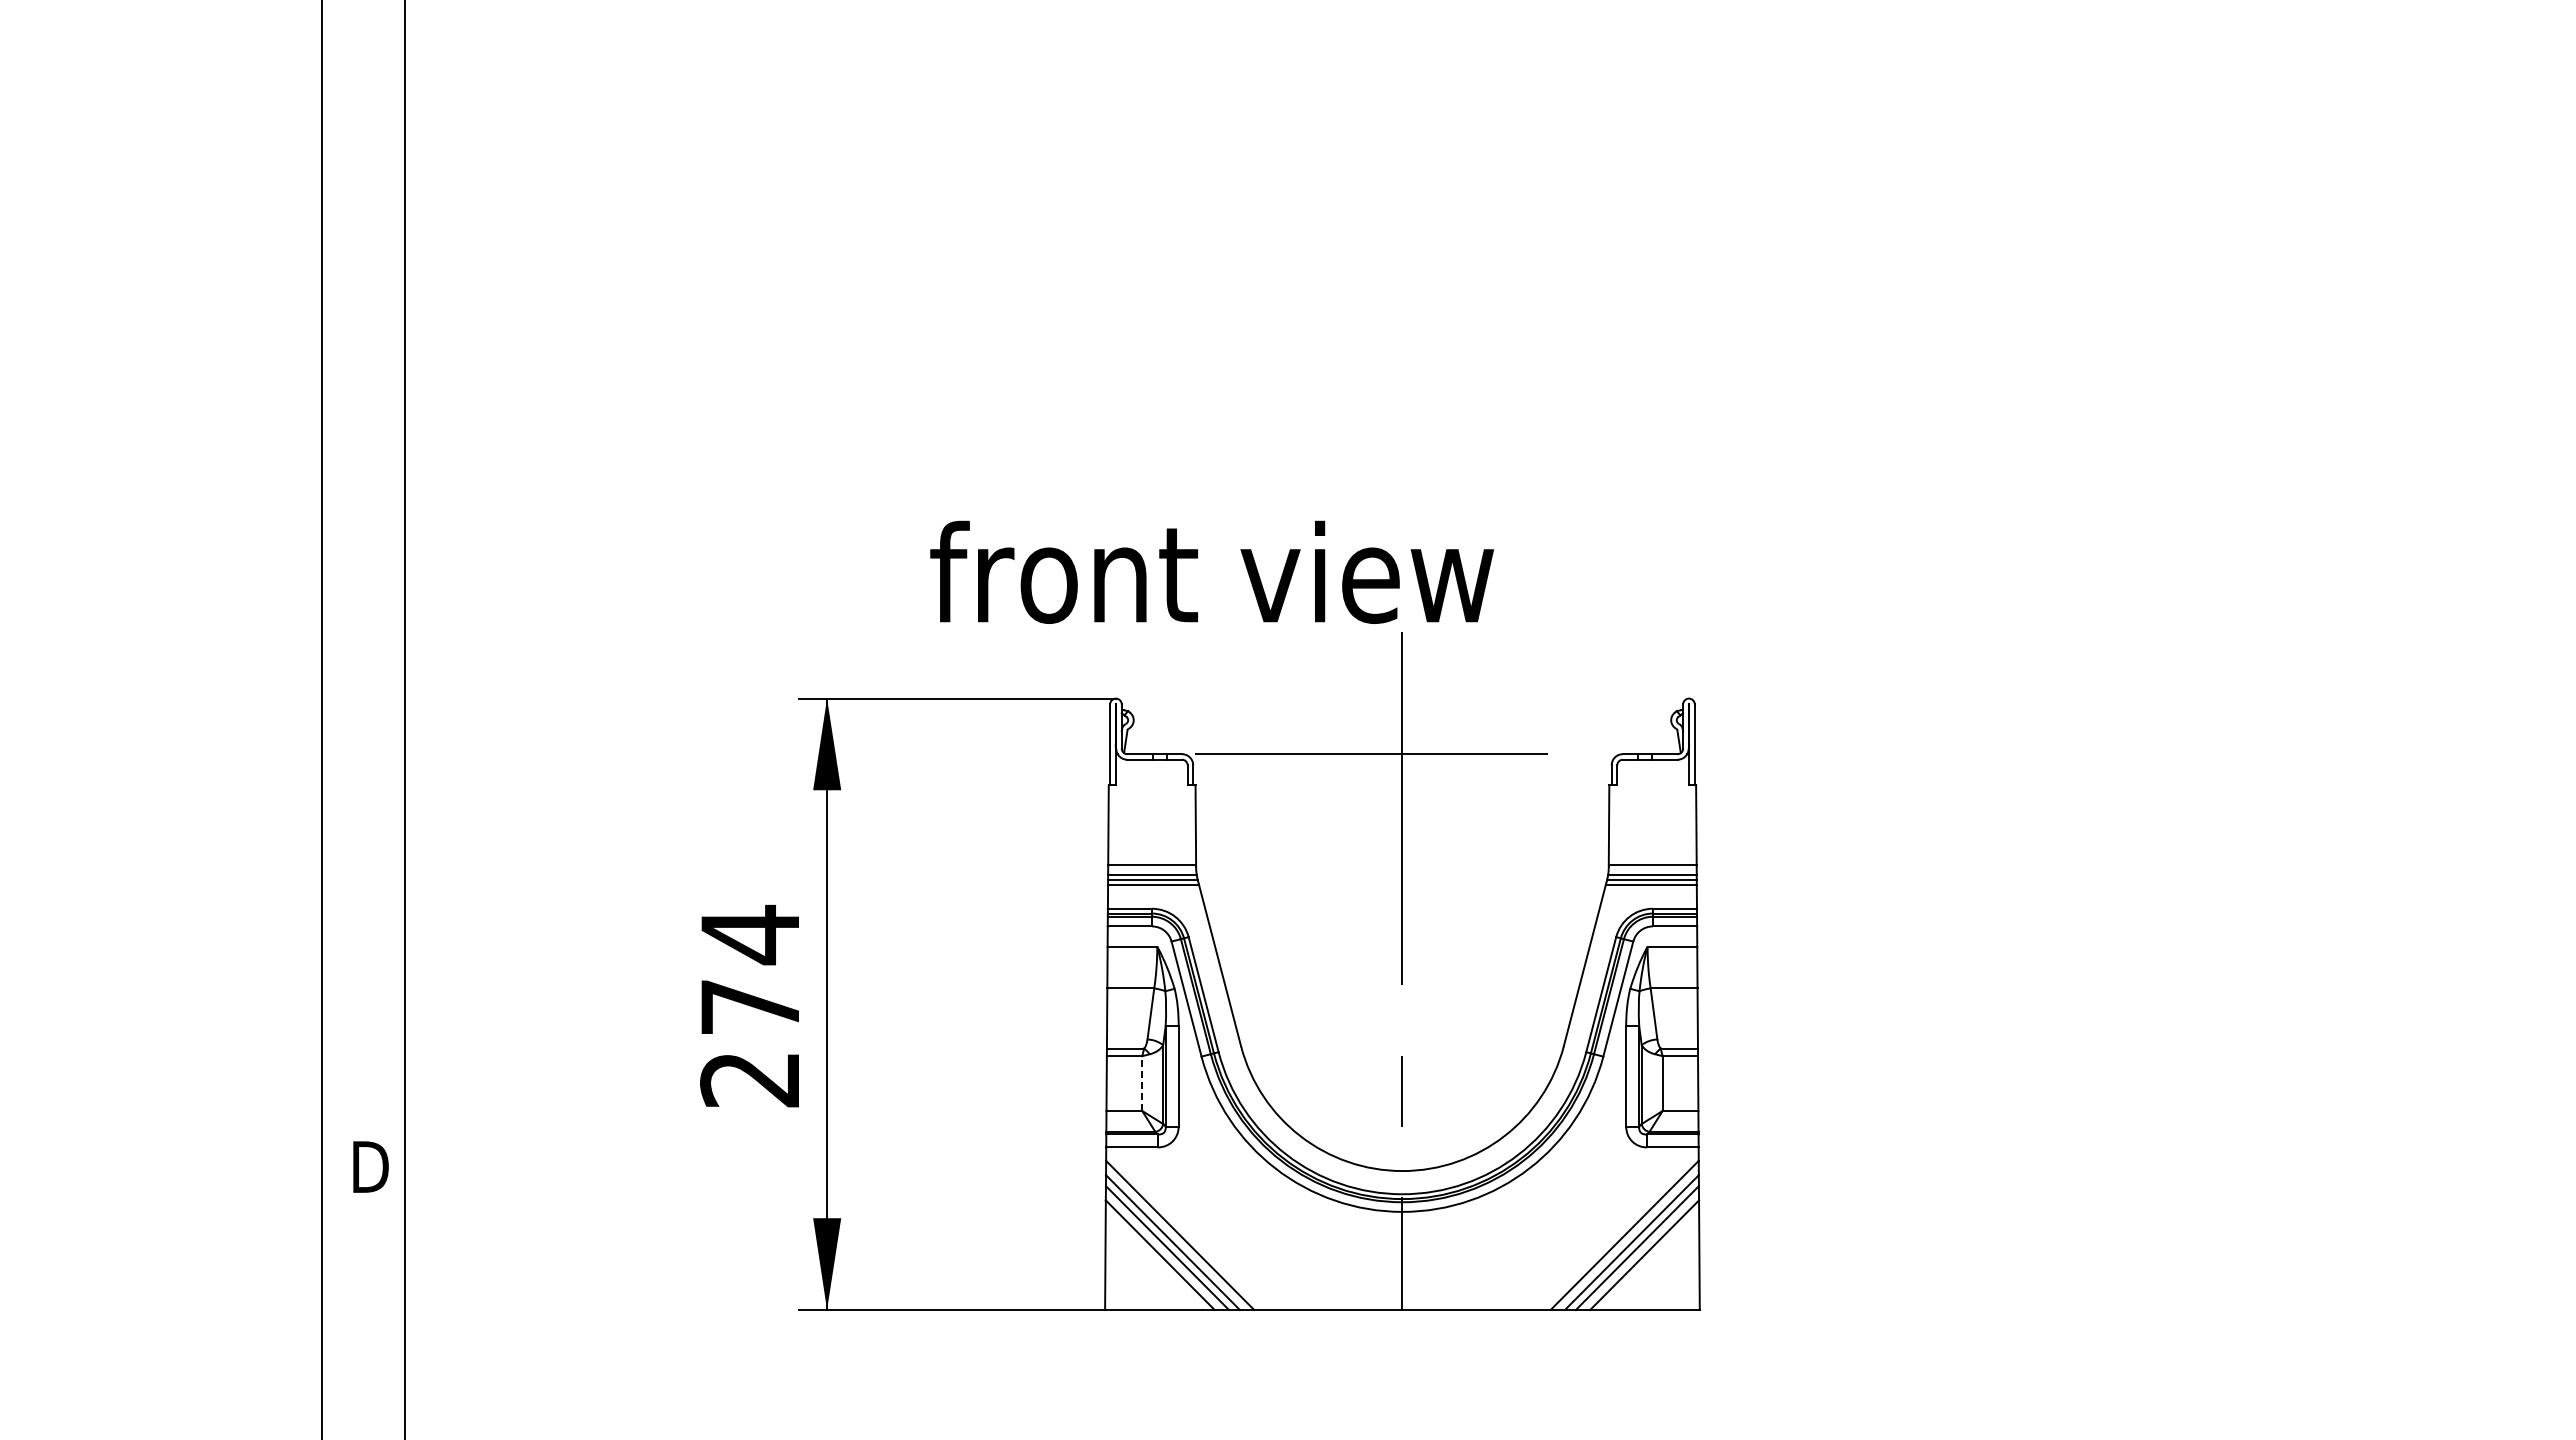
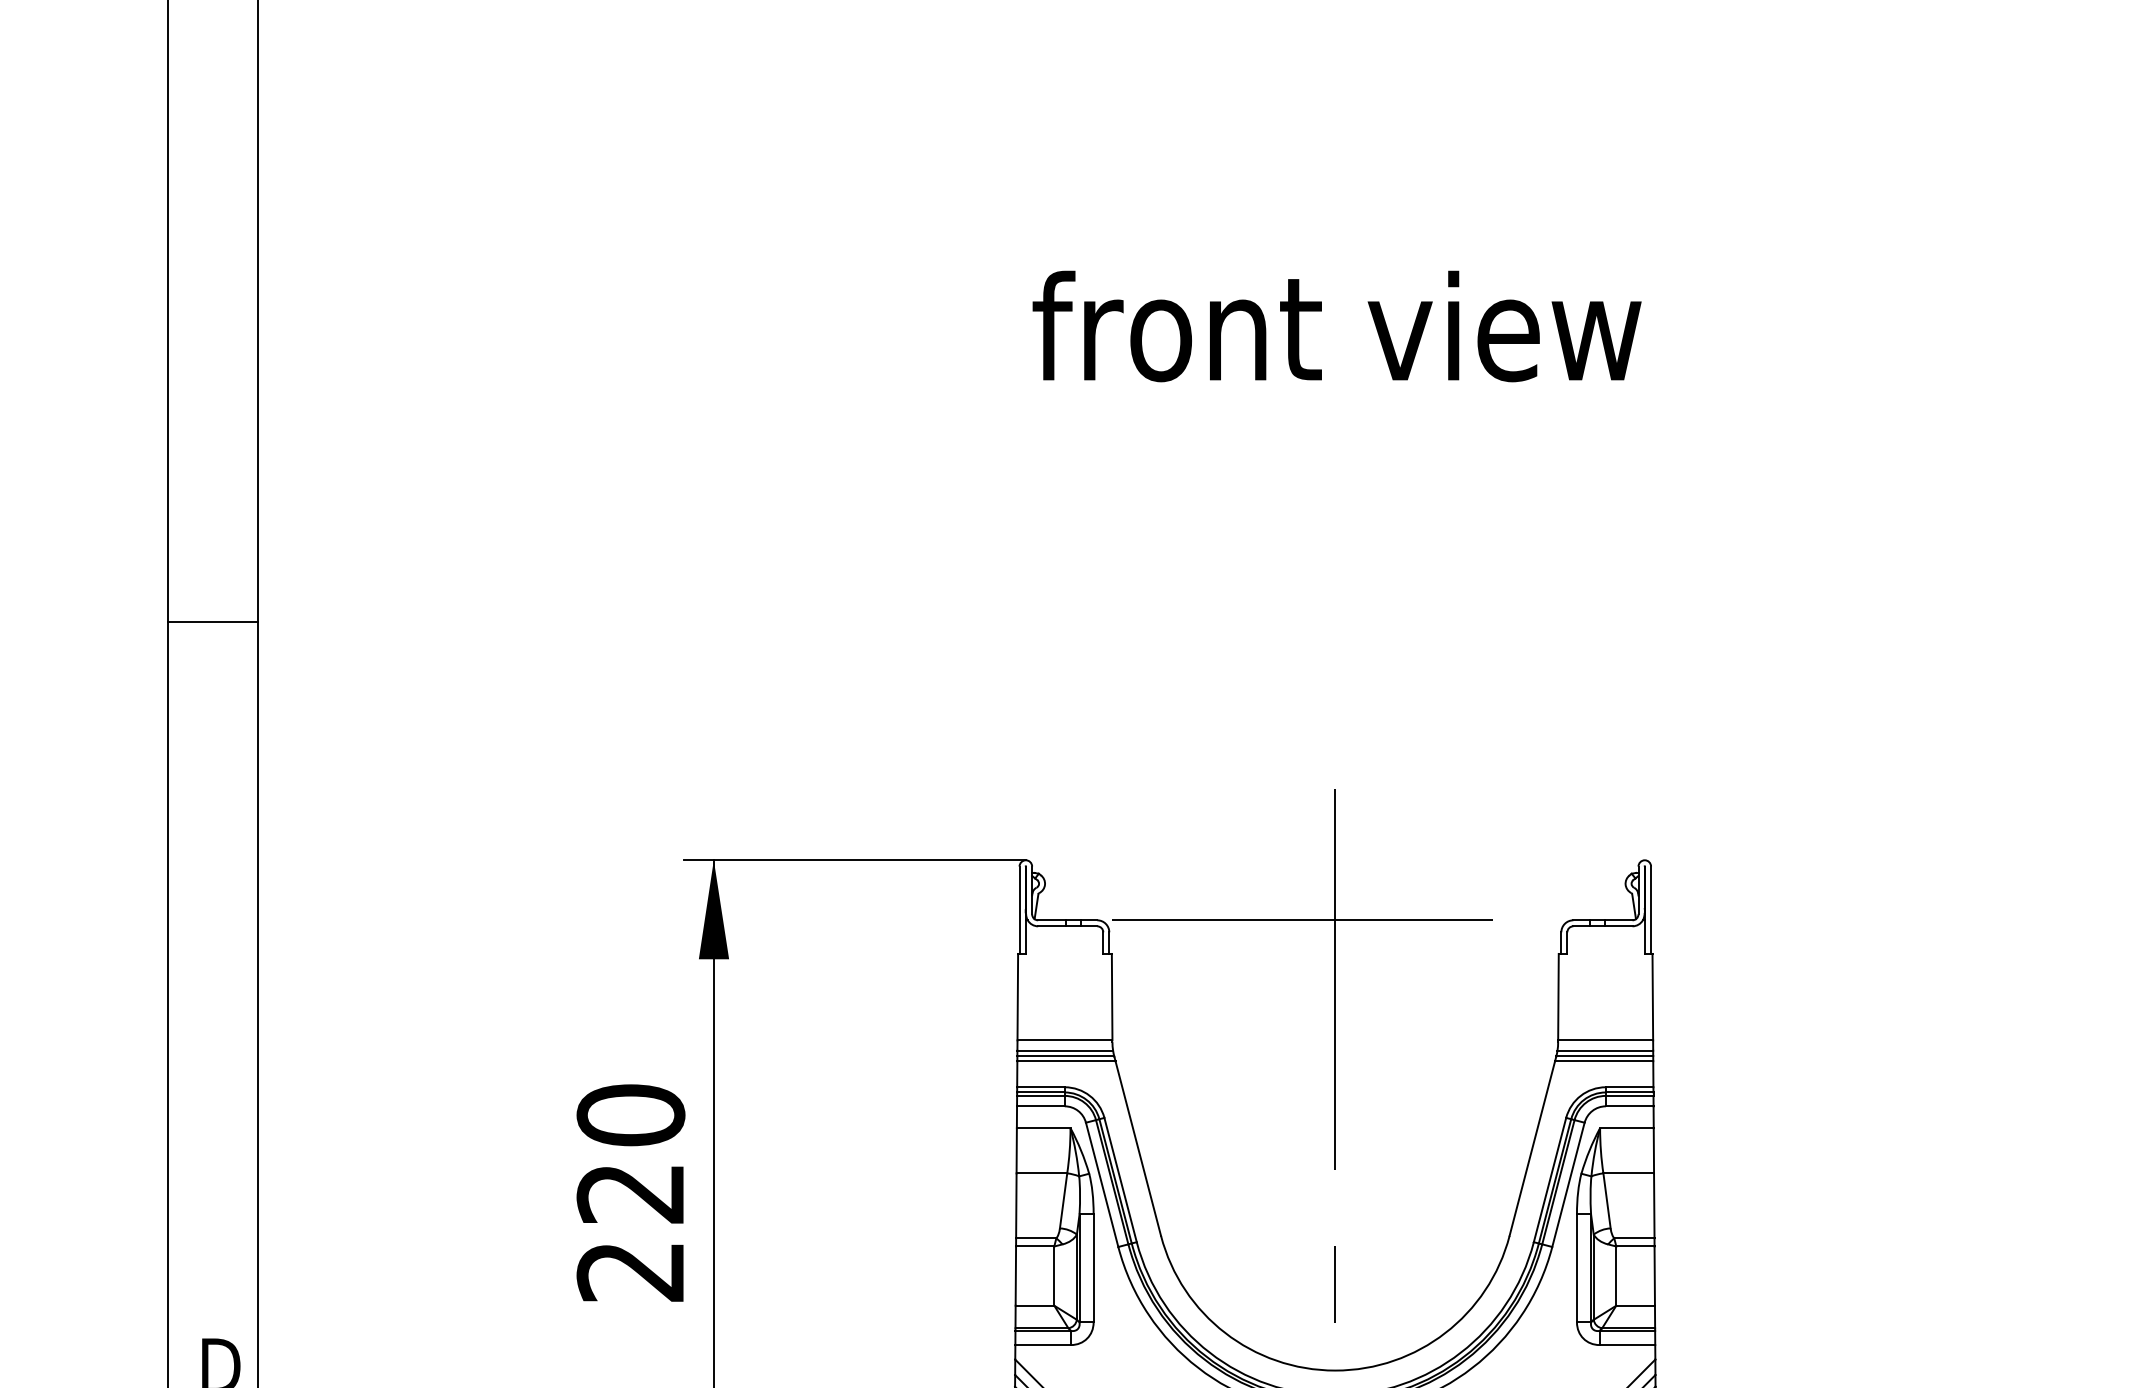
line: (363, 478) -> (213, 622), added
text: (1211, 571) -> (1336, 325), moved
text: (750, 969) -> (631, 1152), 274 -> 220
line: (1142, 1083) -> (1054, 1276), dashed -> solid

